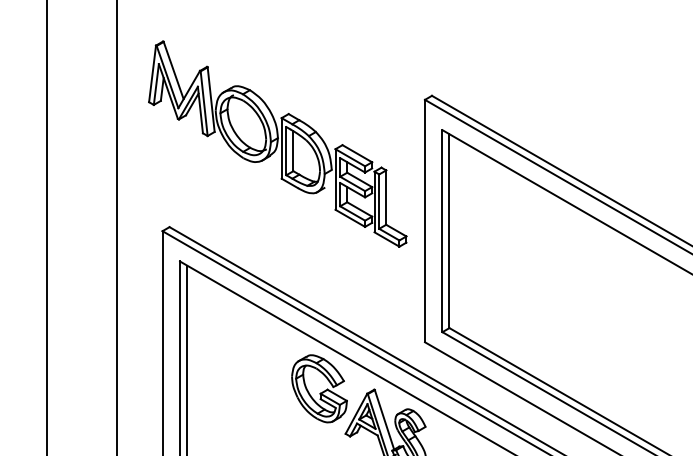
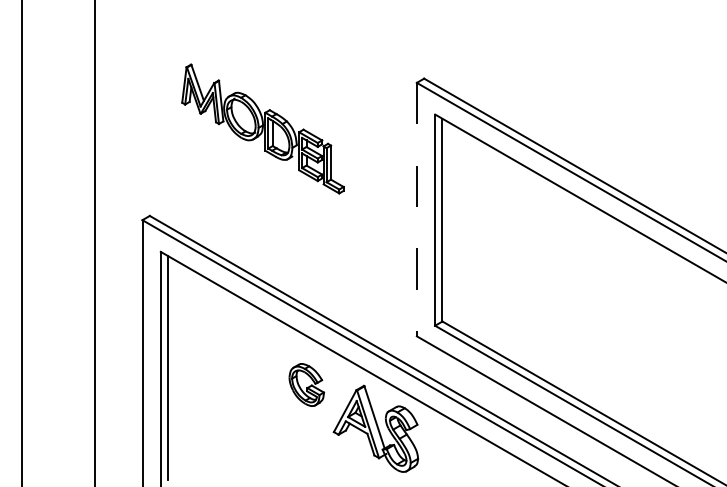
part: (277, 143) -> (262, 128), size x0.6
line: (424, 220) -> (416, 209), solid -> dashed
part: (319, 388) -> (306, 384), size x0.6

